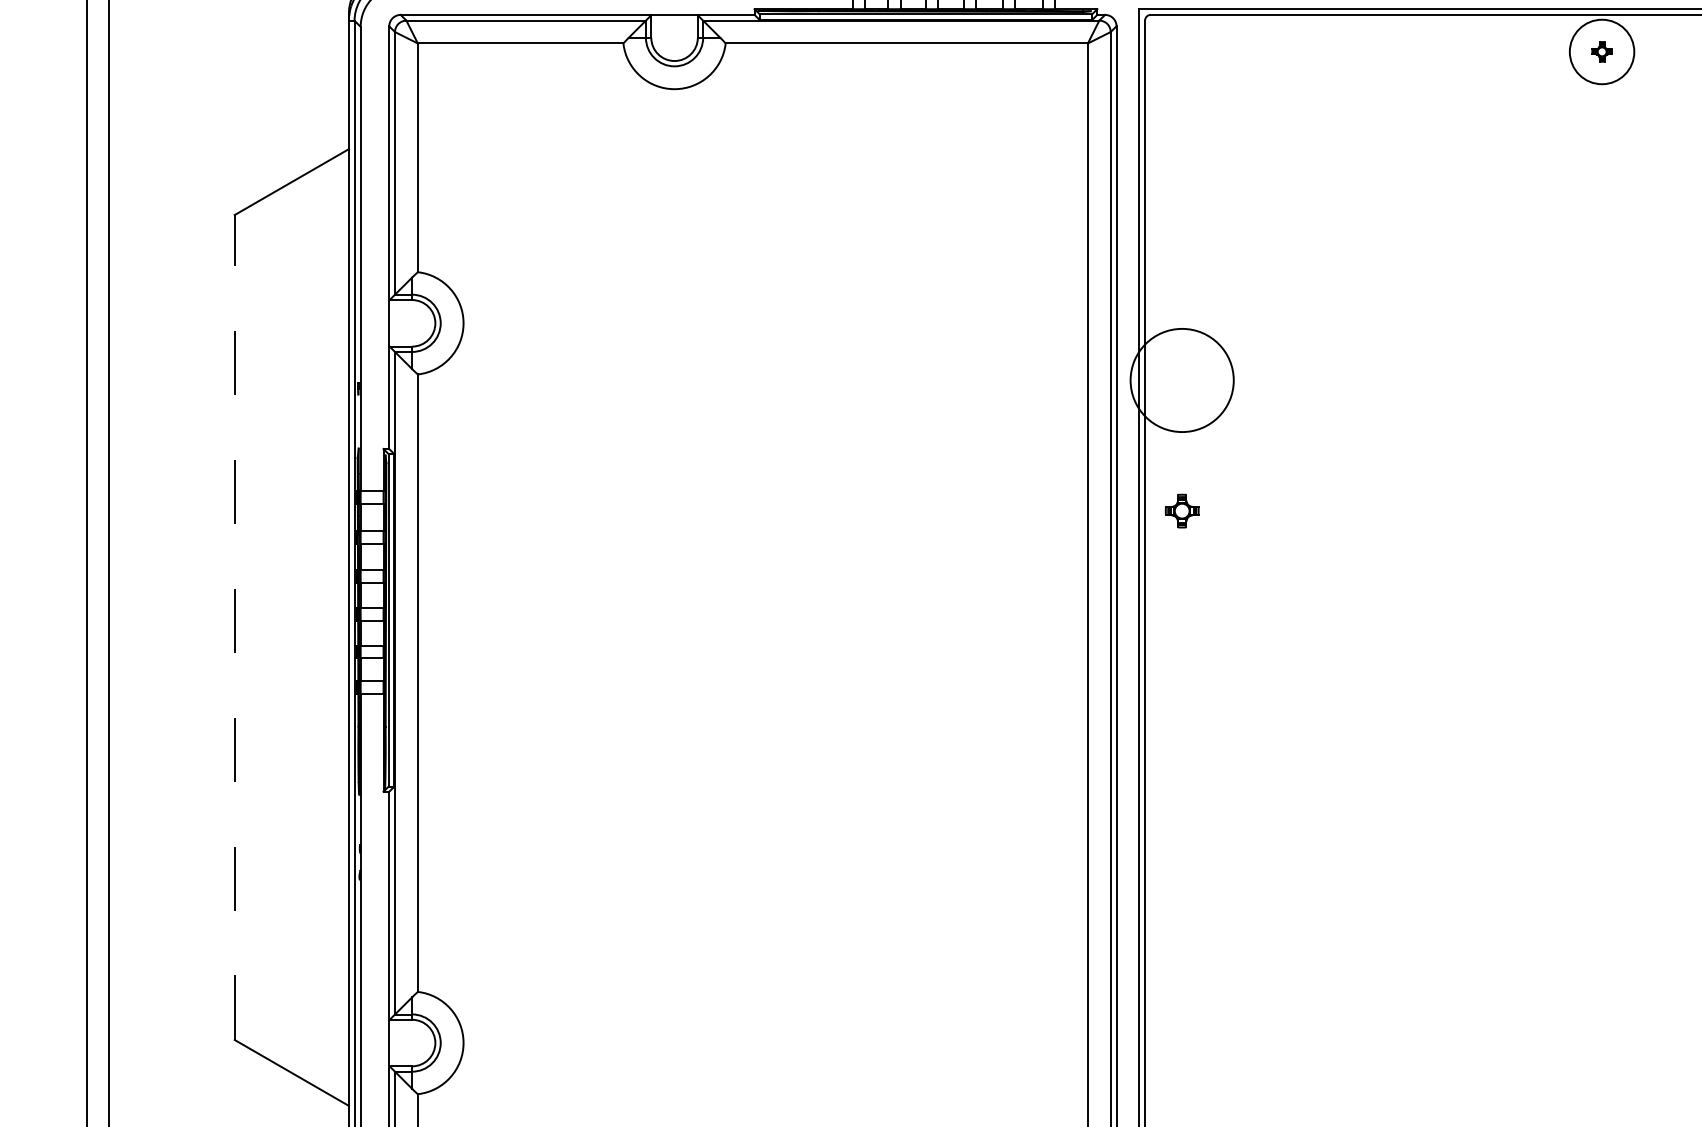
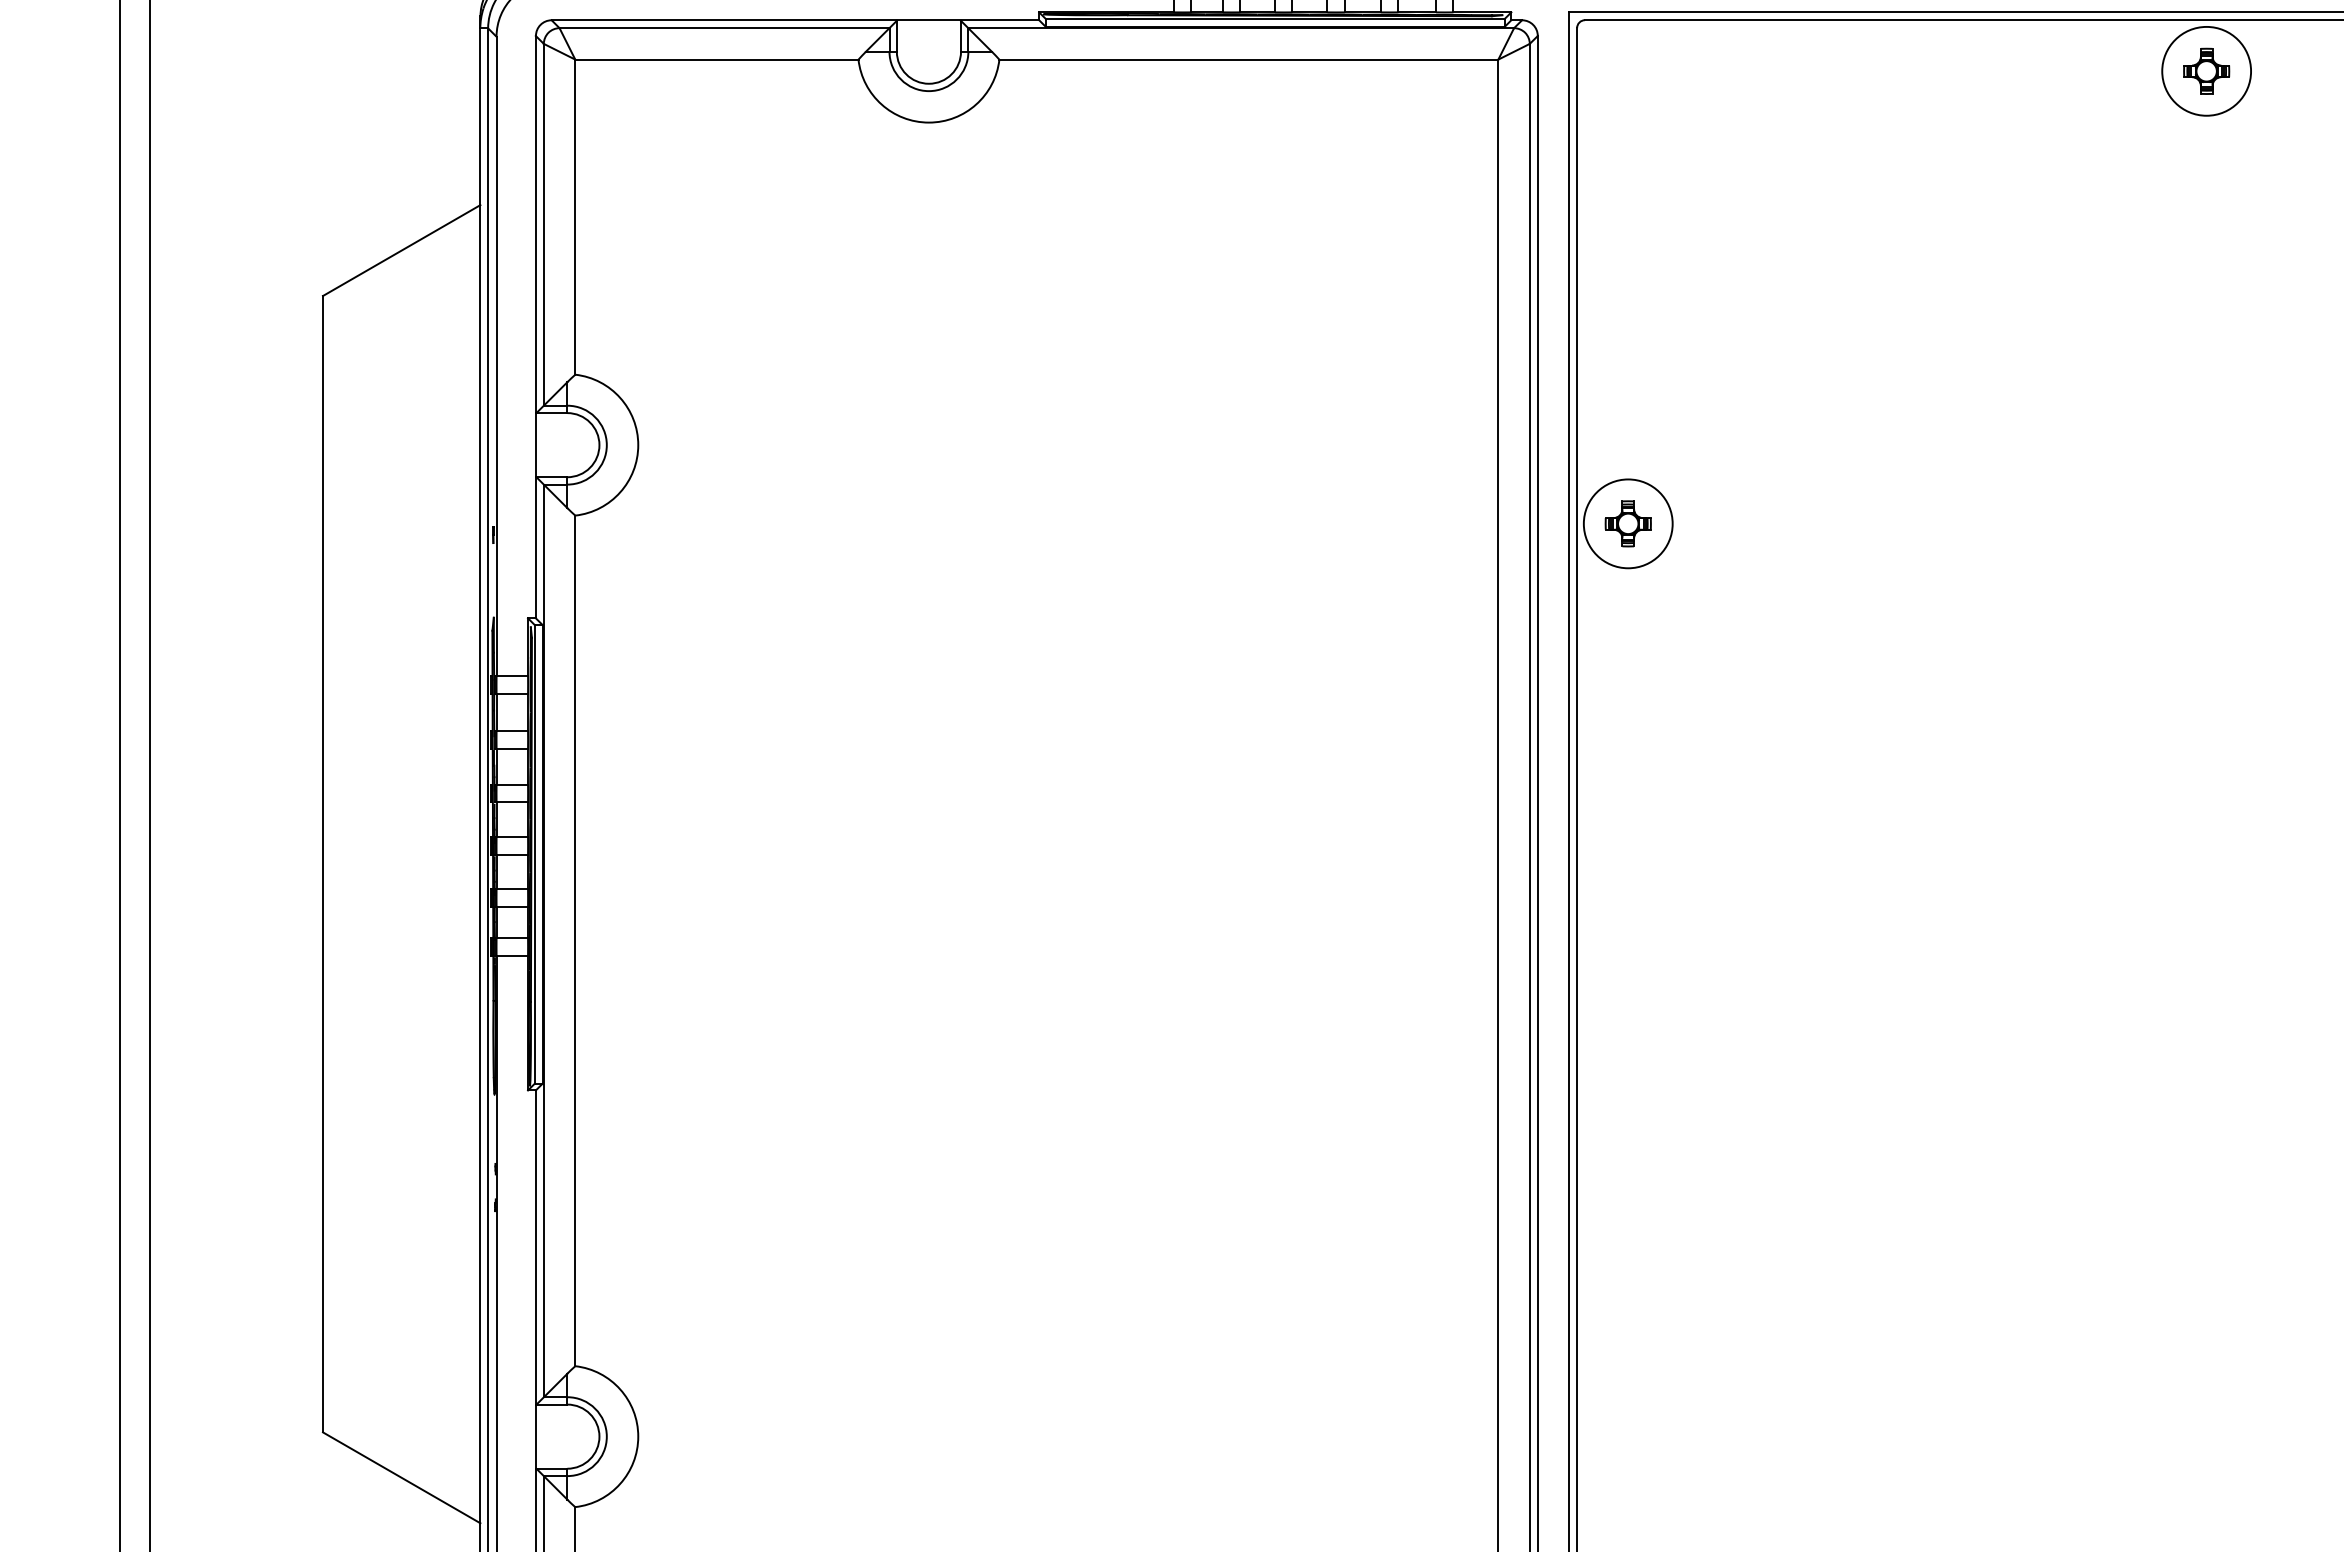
part: (1601, 51) -> (2206, 70), size x1.67
circle: (1181, 380) -> (1627, 523), size x0.62
part: (1181, 510) -> (1627, 523), moved
line: (235, 627) -> (323, 863), dashed -> solid

